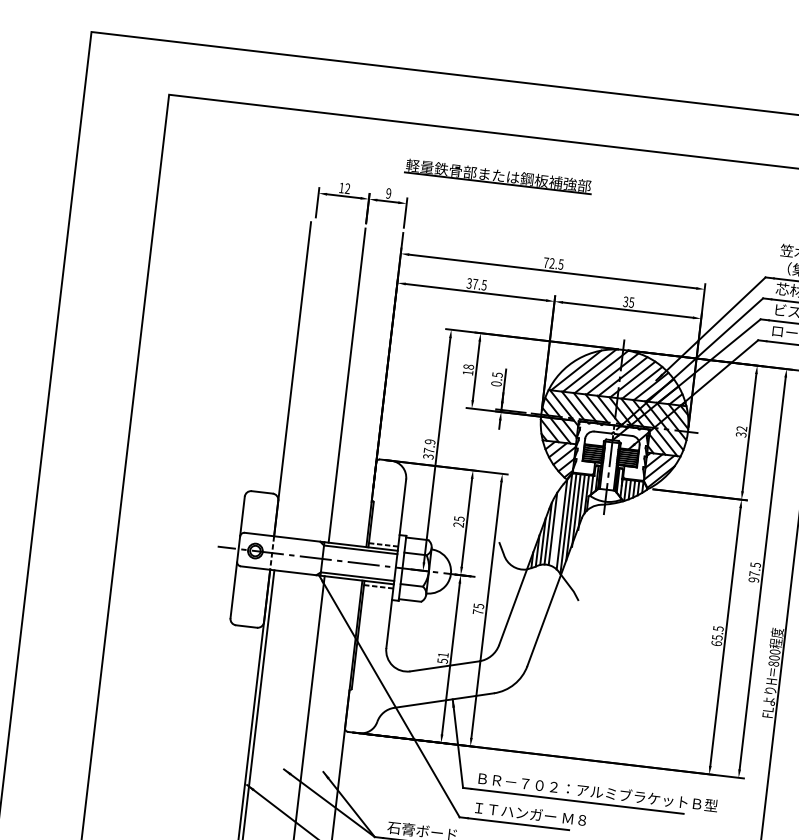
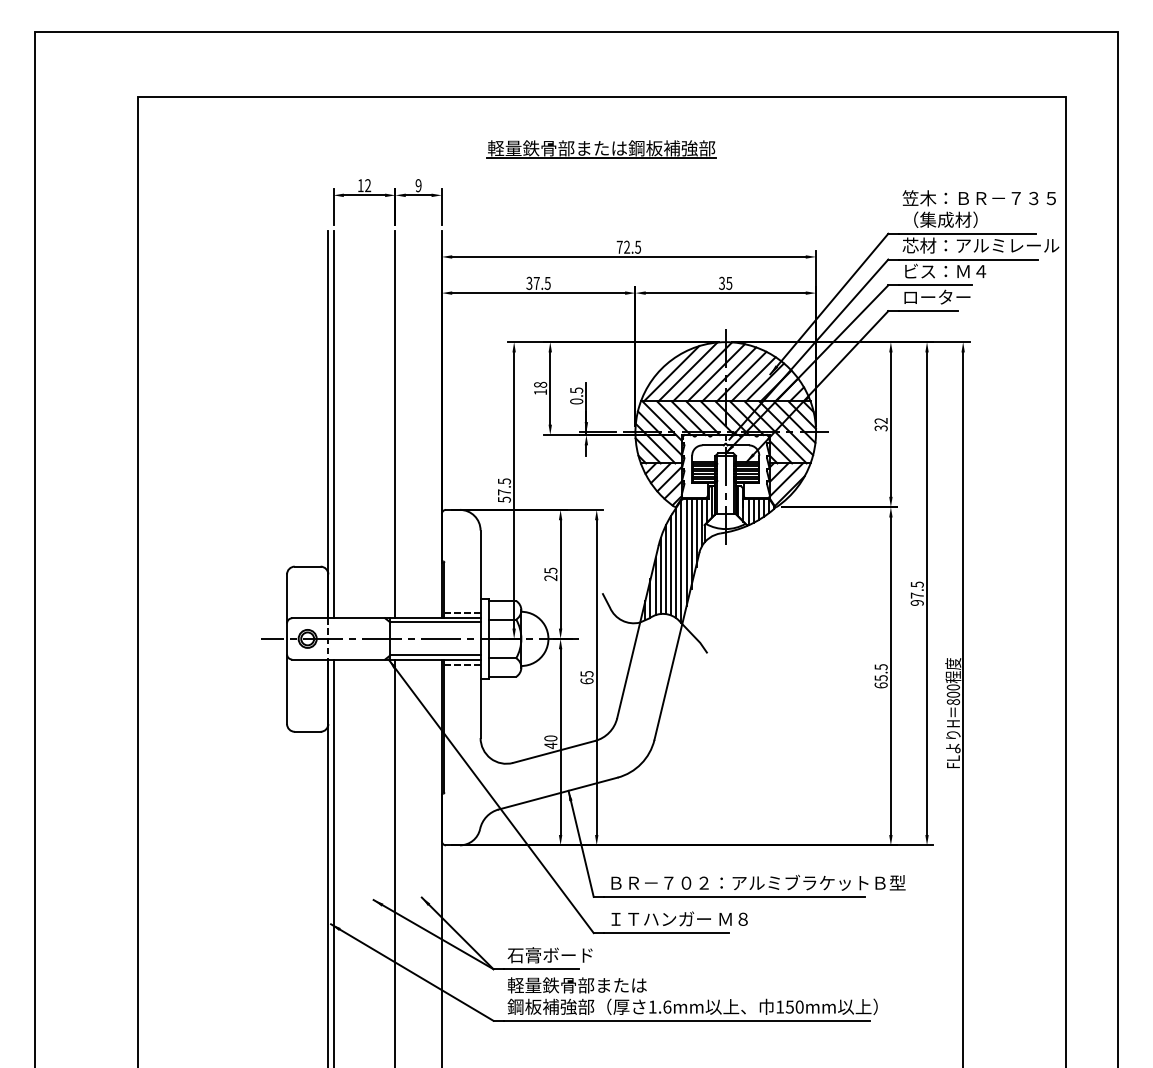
part: (498, 176) -> (601, 149), moved
line: (296, 379) -> (333, 424), added
text: (428, 449) -> (503, 490), 37.9 -> 57.5
line: (557, 526) -> (671, 565), added
text: (477, 612) -> (586, 681), 75 -> 65
text: (442, 658) -> (550, 742), 51 -> 40

